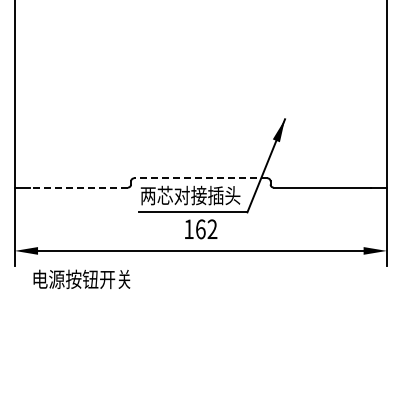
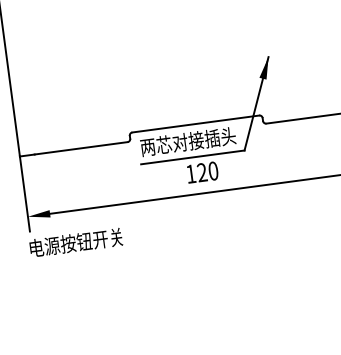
line: (200, 178) -> (195, 124), dashed -> solid
line: (79, 187) -> (81, 148), dashed -> solid
text: (206, 229) -> (207, 172), 162 -> 120
text: (81, 279) -> (75, 242), moved

